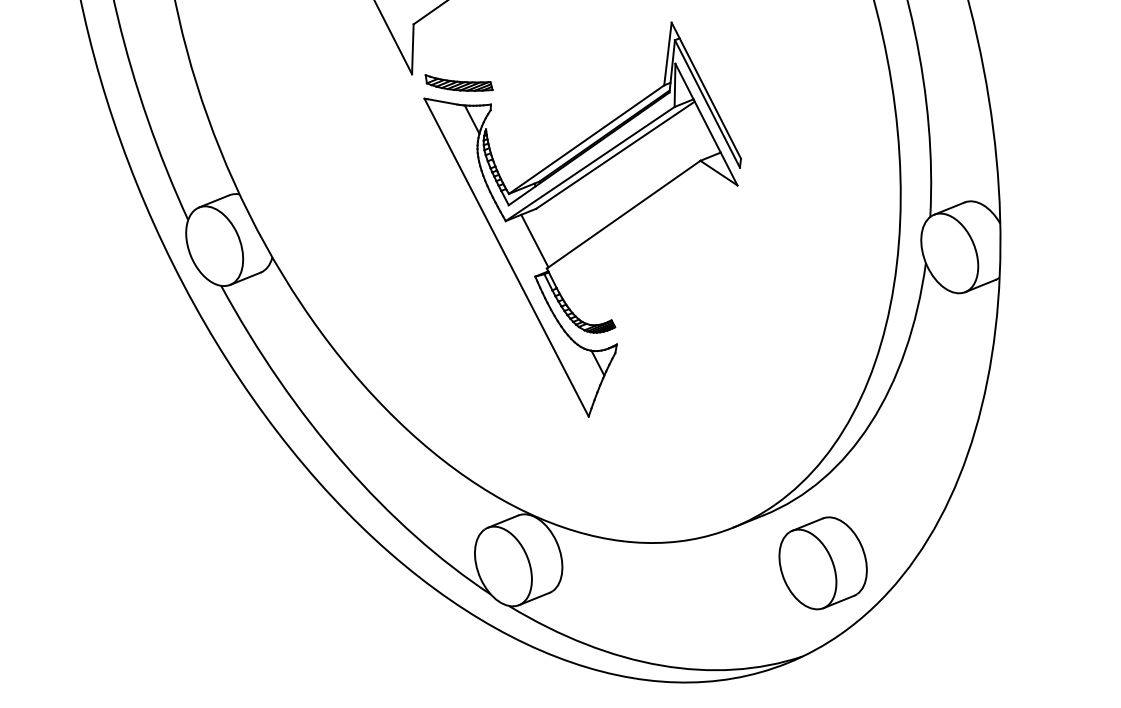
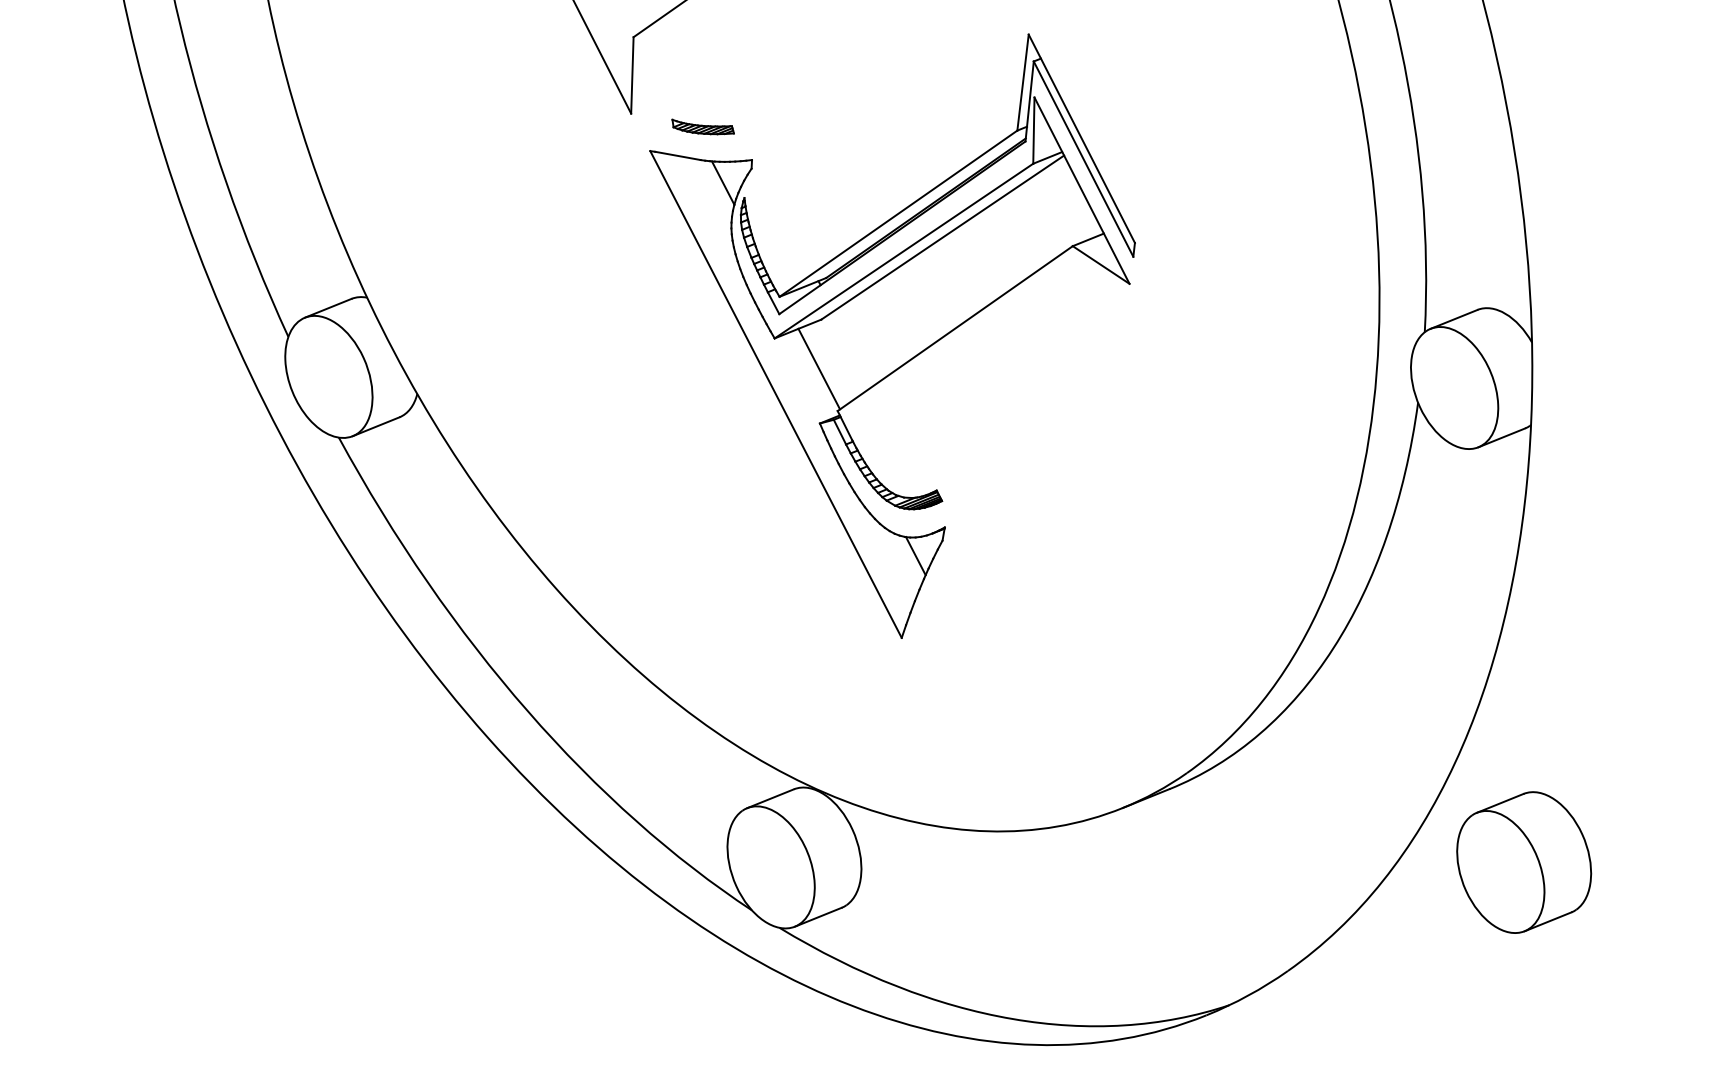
part: (458, 82) -> (702, 126), size x0.6
part: (822, 563) -> (1523, 862), moved

